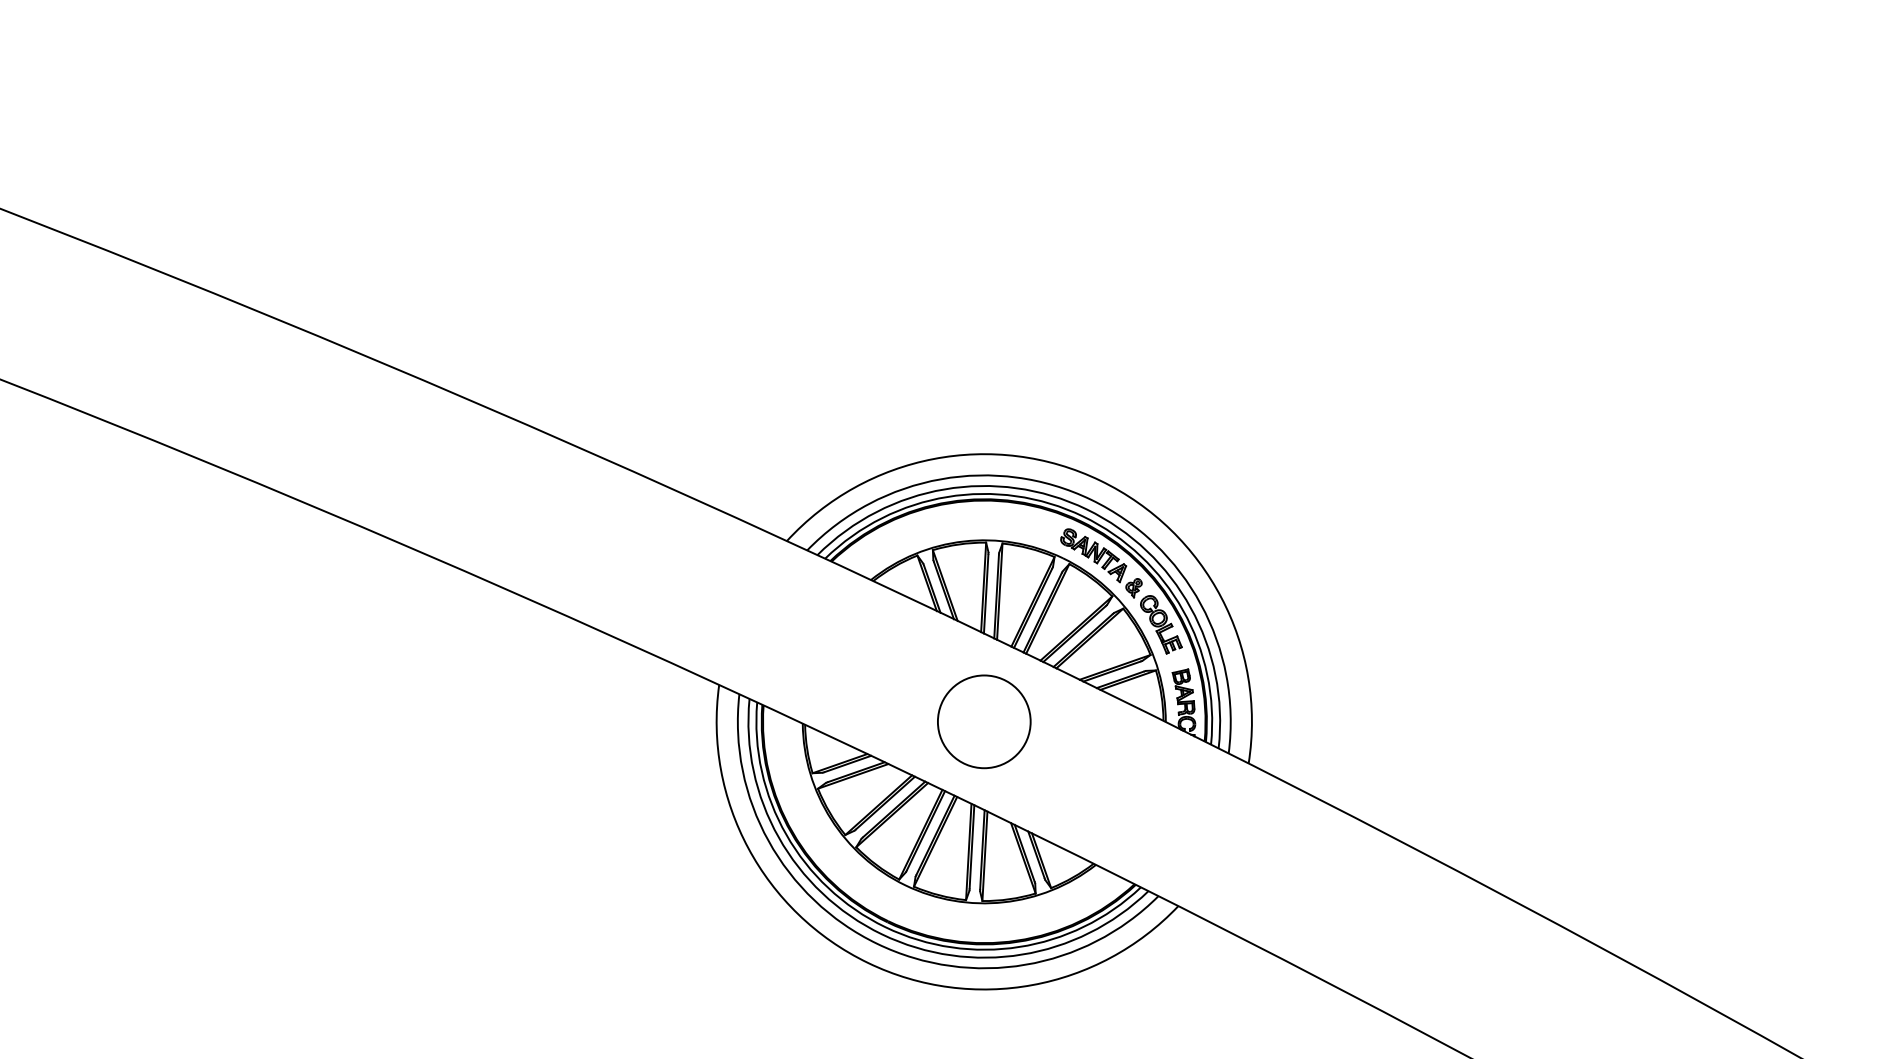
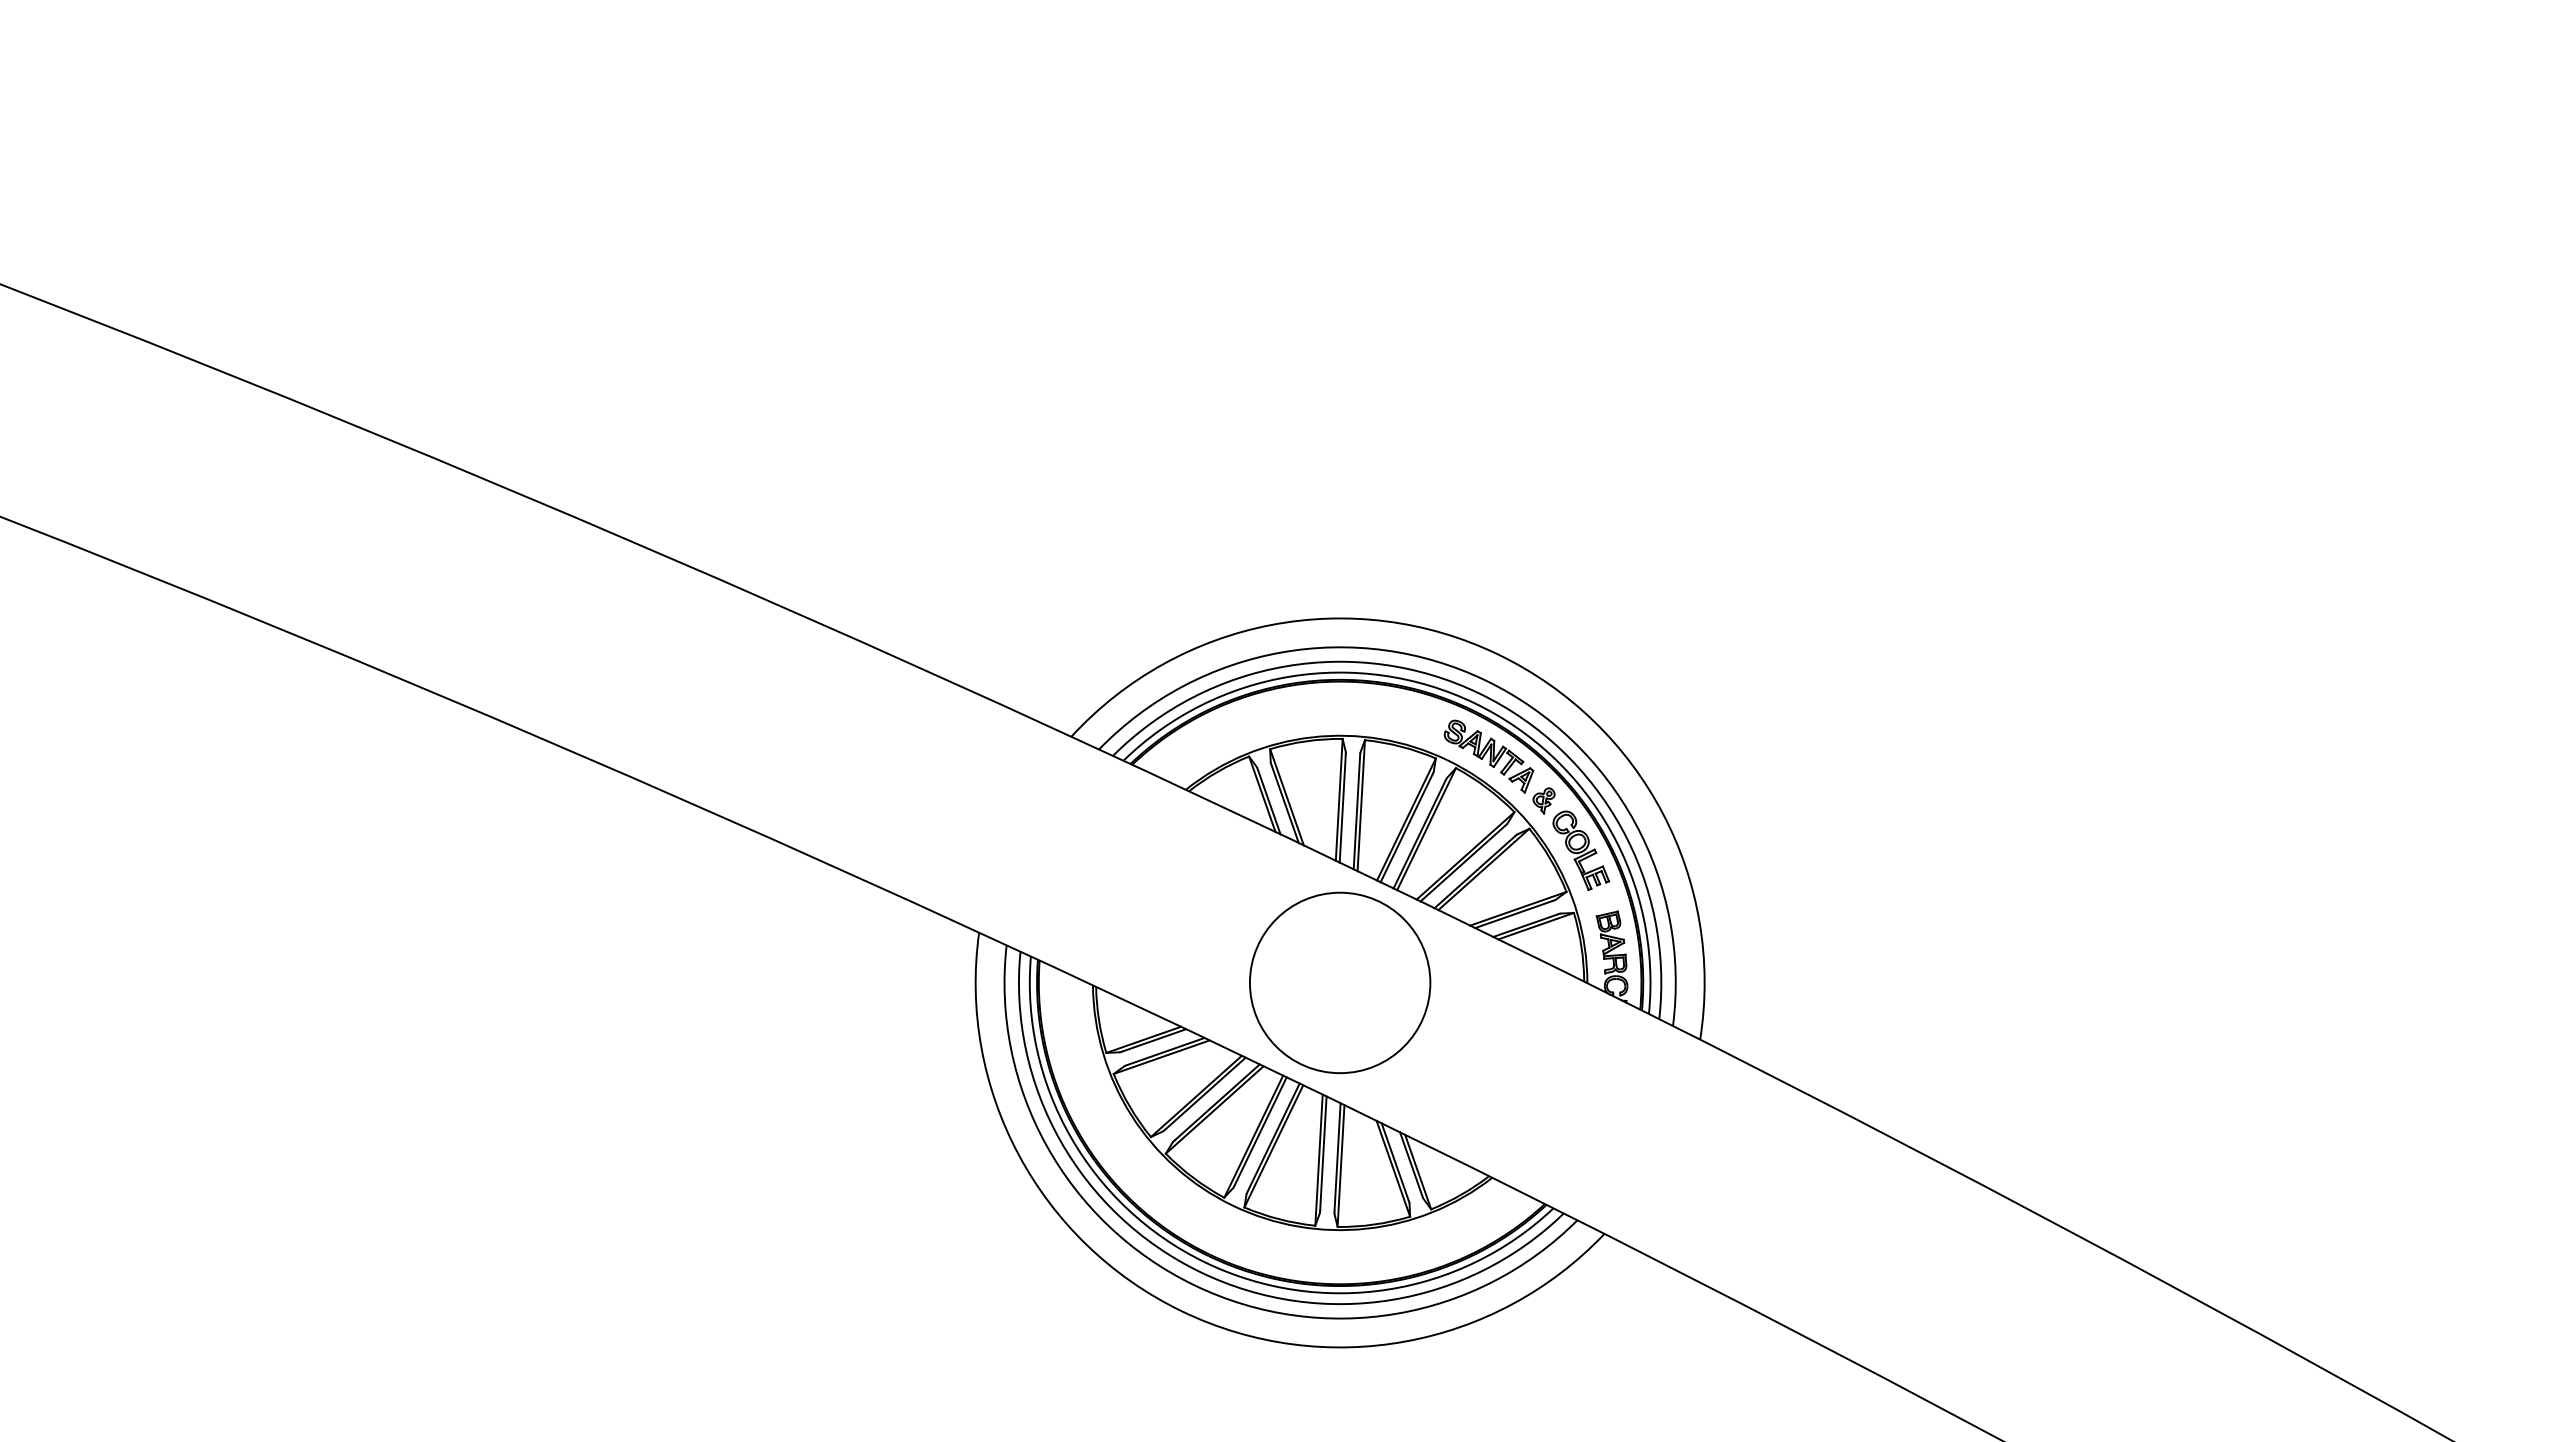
circle: (983, 721) -> (1339, 982), size x1.43

